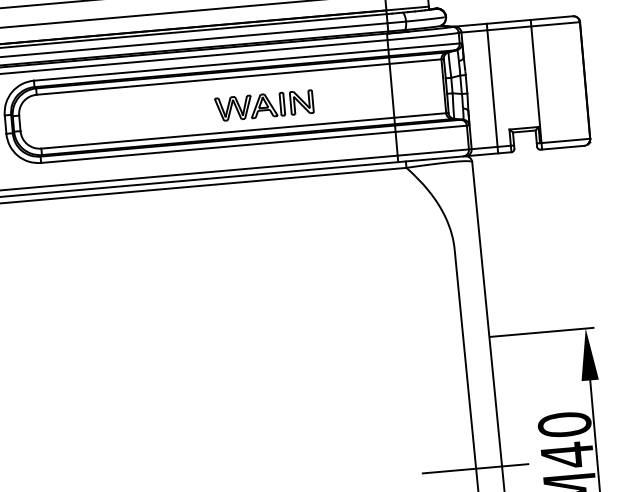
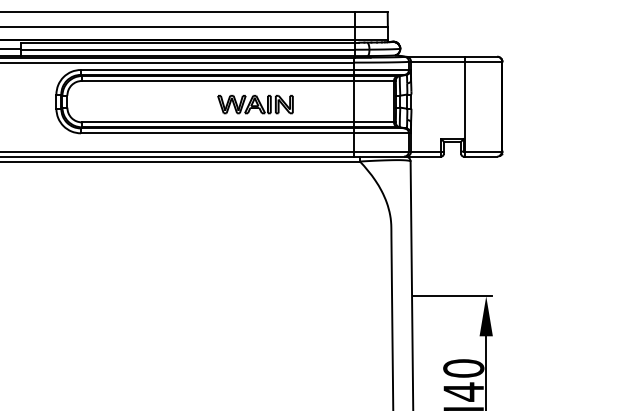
line: (493, 88) -> (431, 106), removed
line: (475, 469) -> (392, 396), removed

